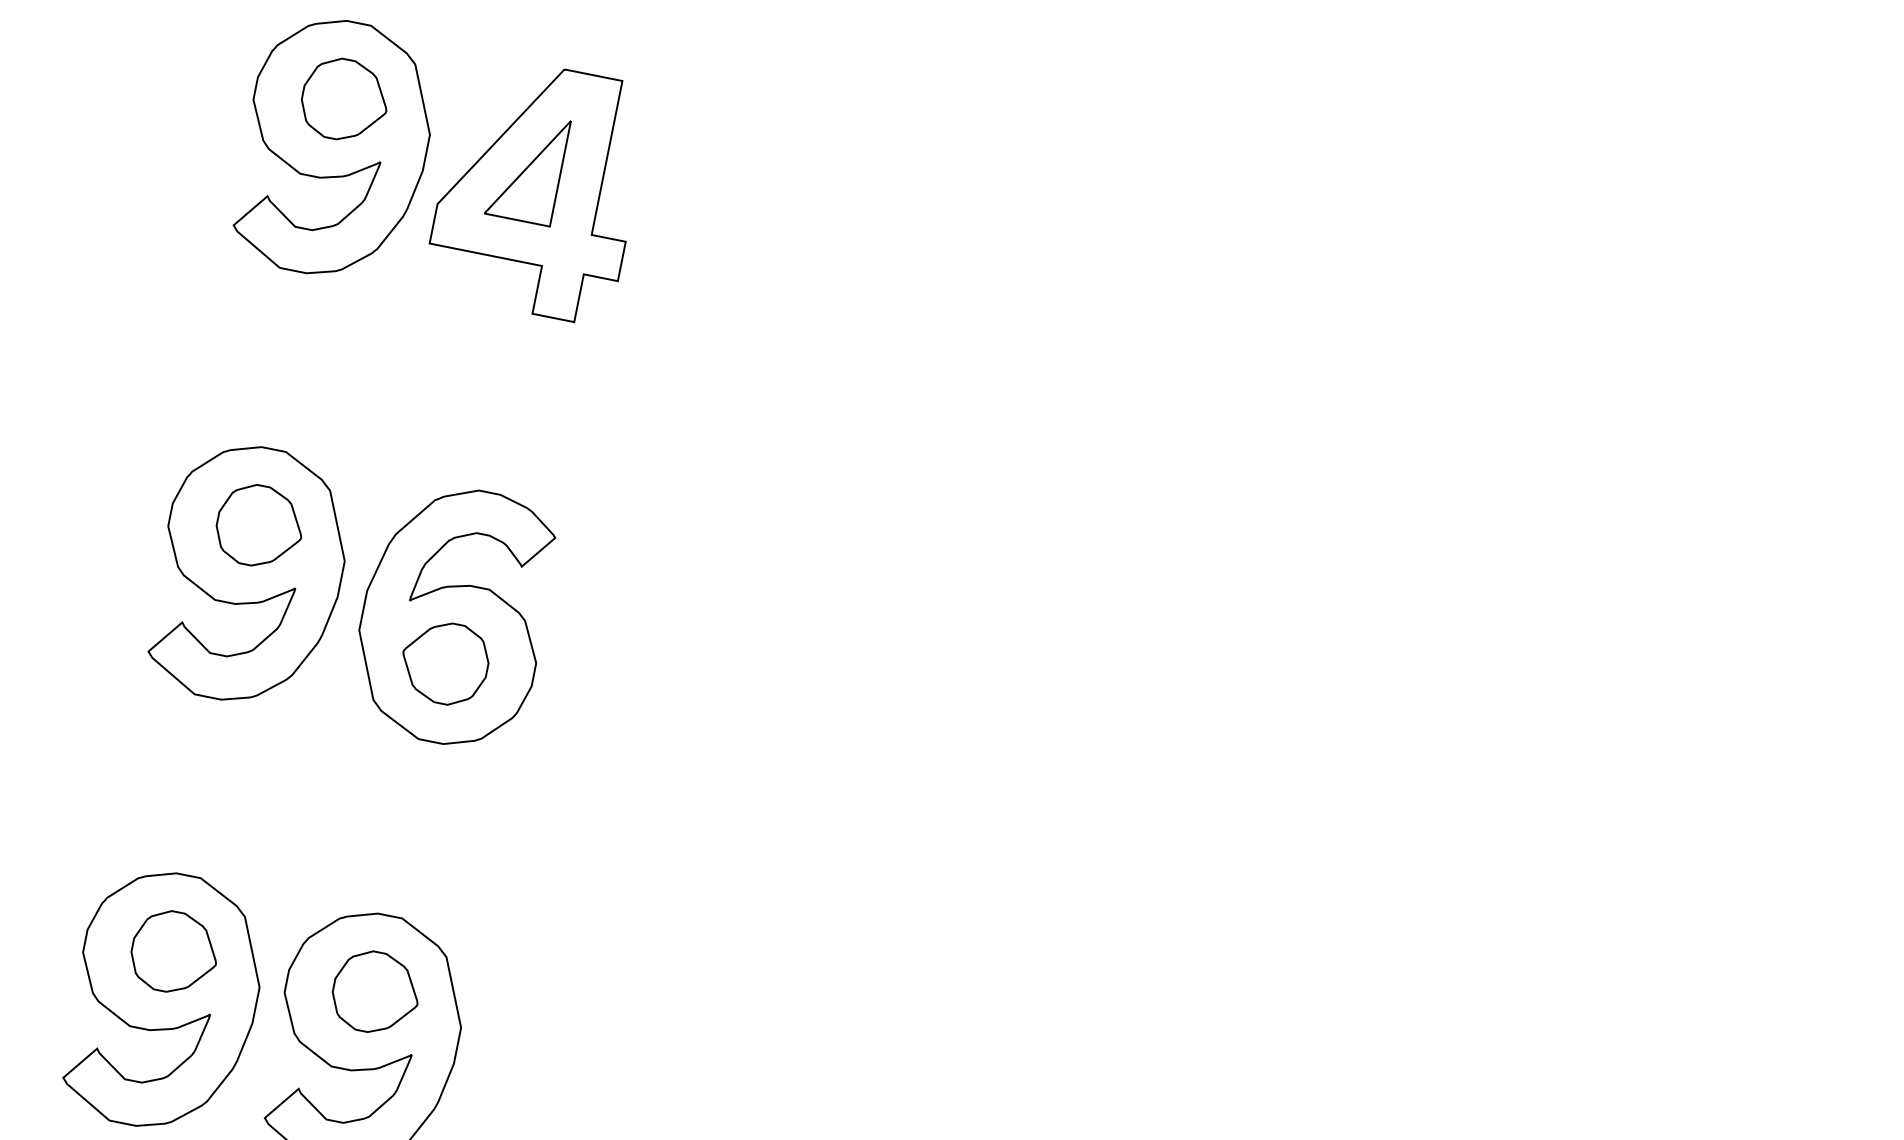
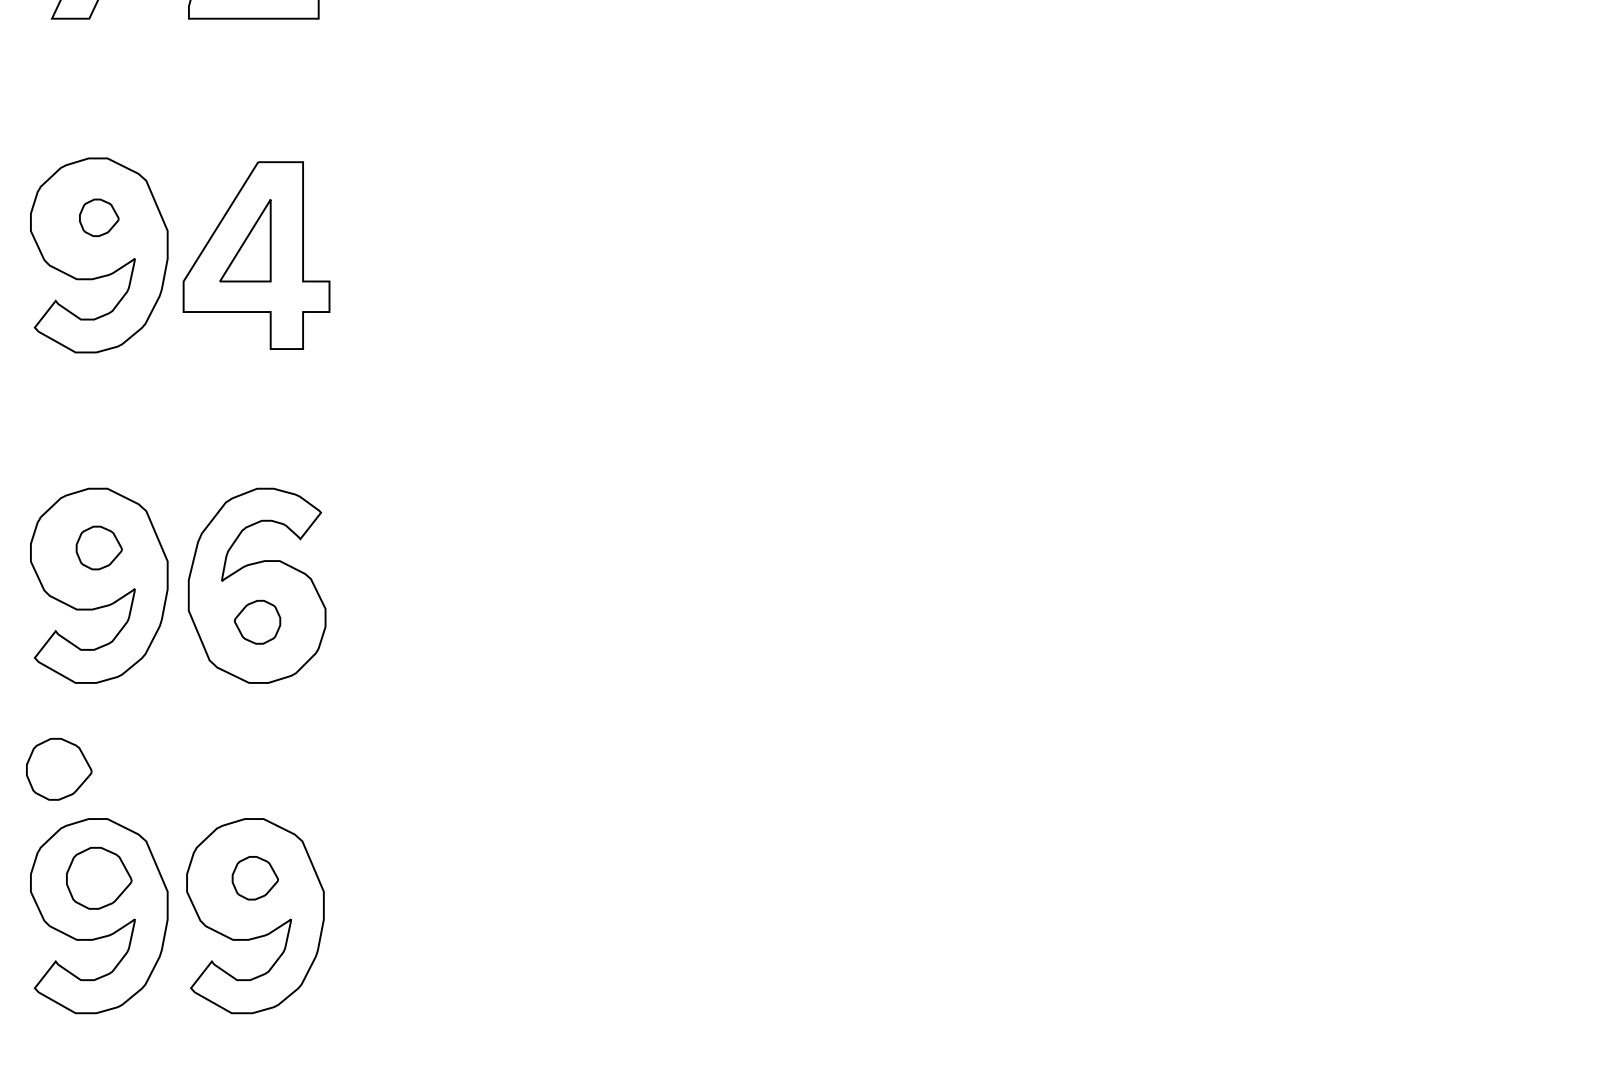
part: (345, 99) -> (99, 217), size x0.6
part: (260, 525) -> (99, 547), size x0.7
part: (445, 661) -> (257, 621), size x0.7
part: (151, 800) -> (59, 768), added
part: (376, 991) -> (255, 877), size x0.7

